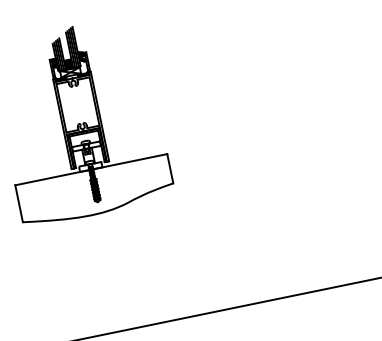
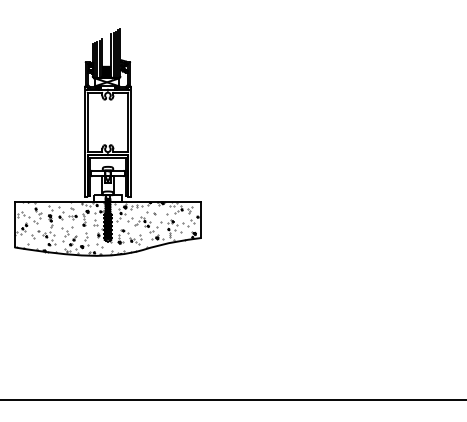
hatch: (94, 191) -> (106, 228), added

